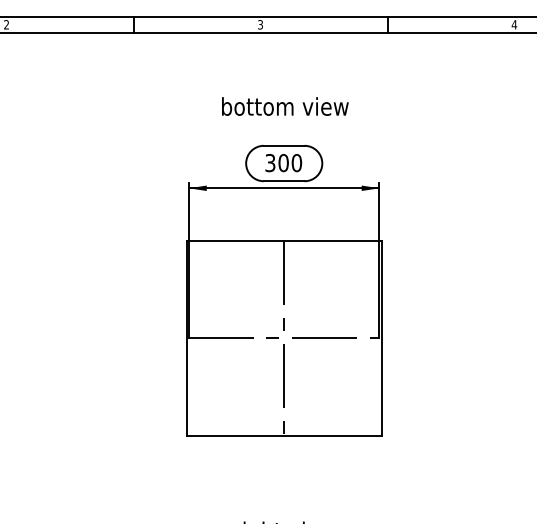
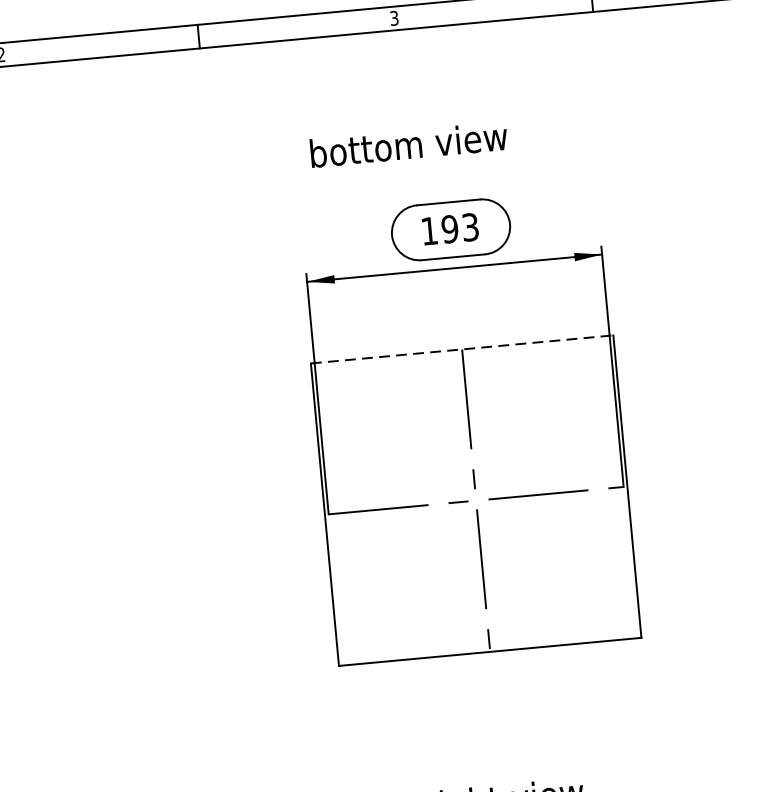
text: (285, 106) -> (409, 144), moved
text: (283, 163) -> (449, 229), 300 -> 193
line: (284, 240) -> (462, 349), solid -> dashed

